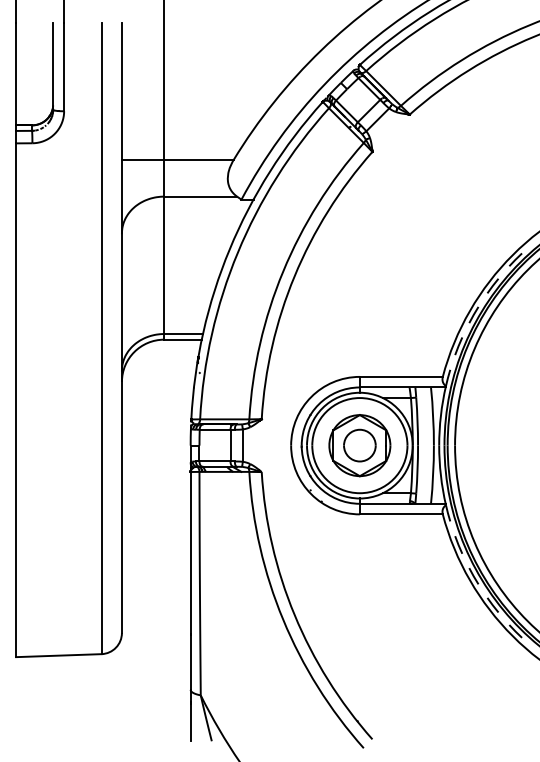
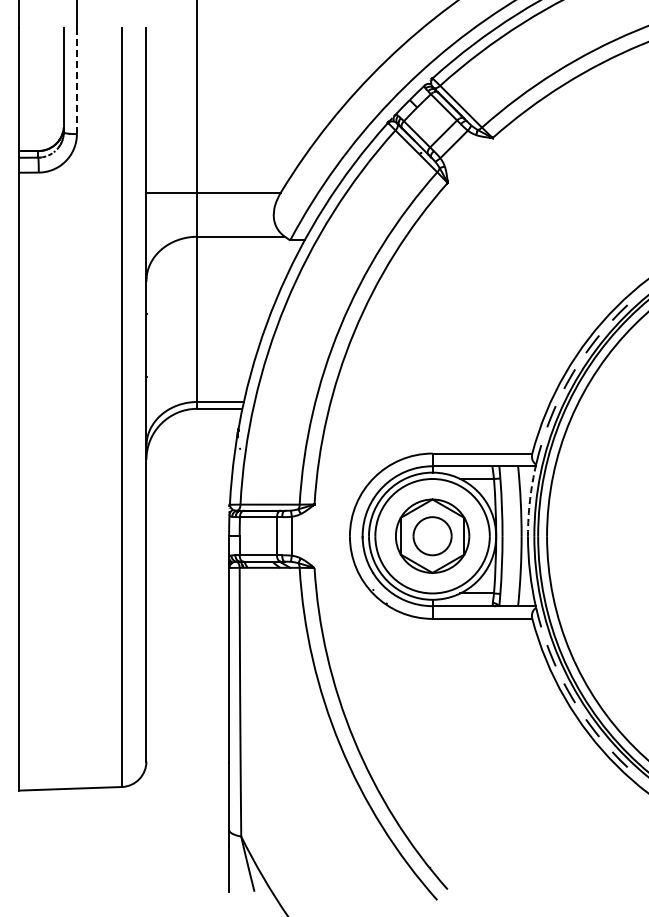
line: (63, 67) -> (76, 81), solid -> dashed
arc: (441, 415) -> (530, 500), solid -> dashed

